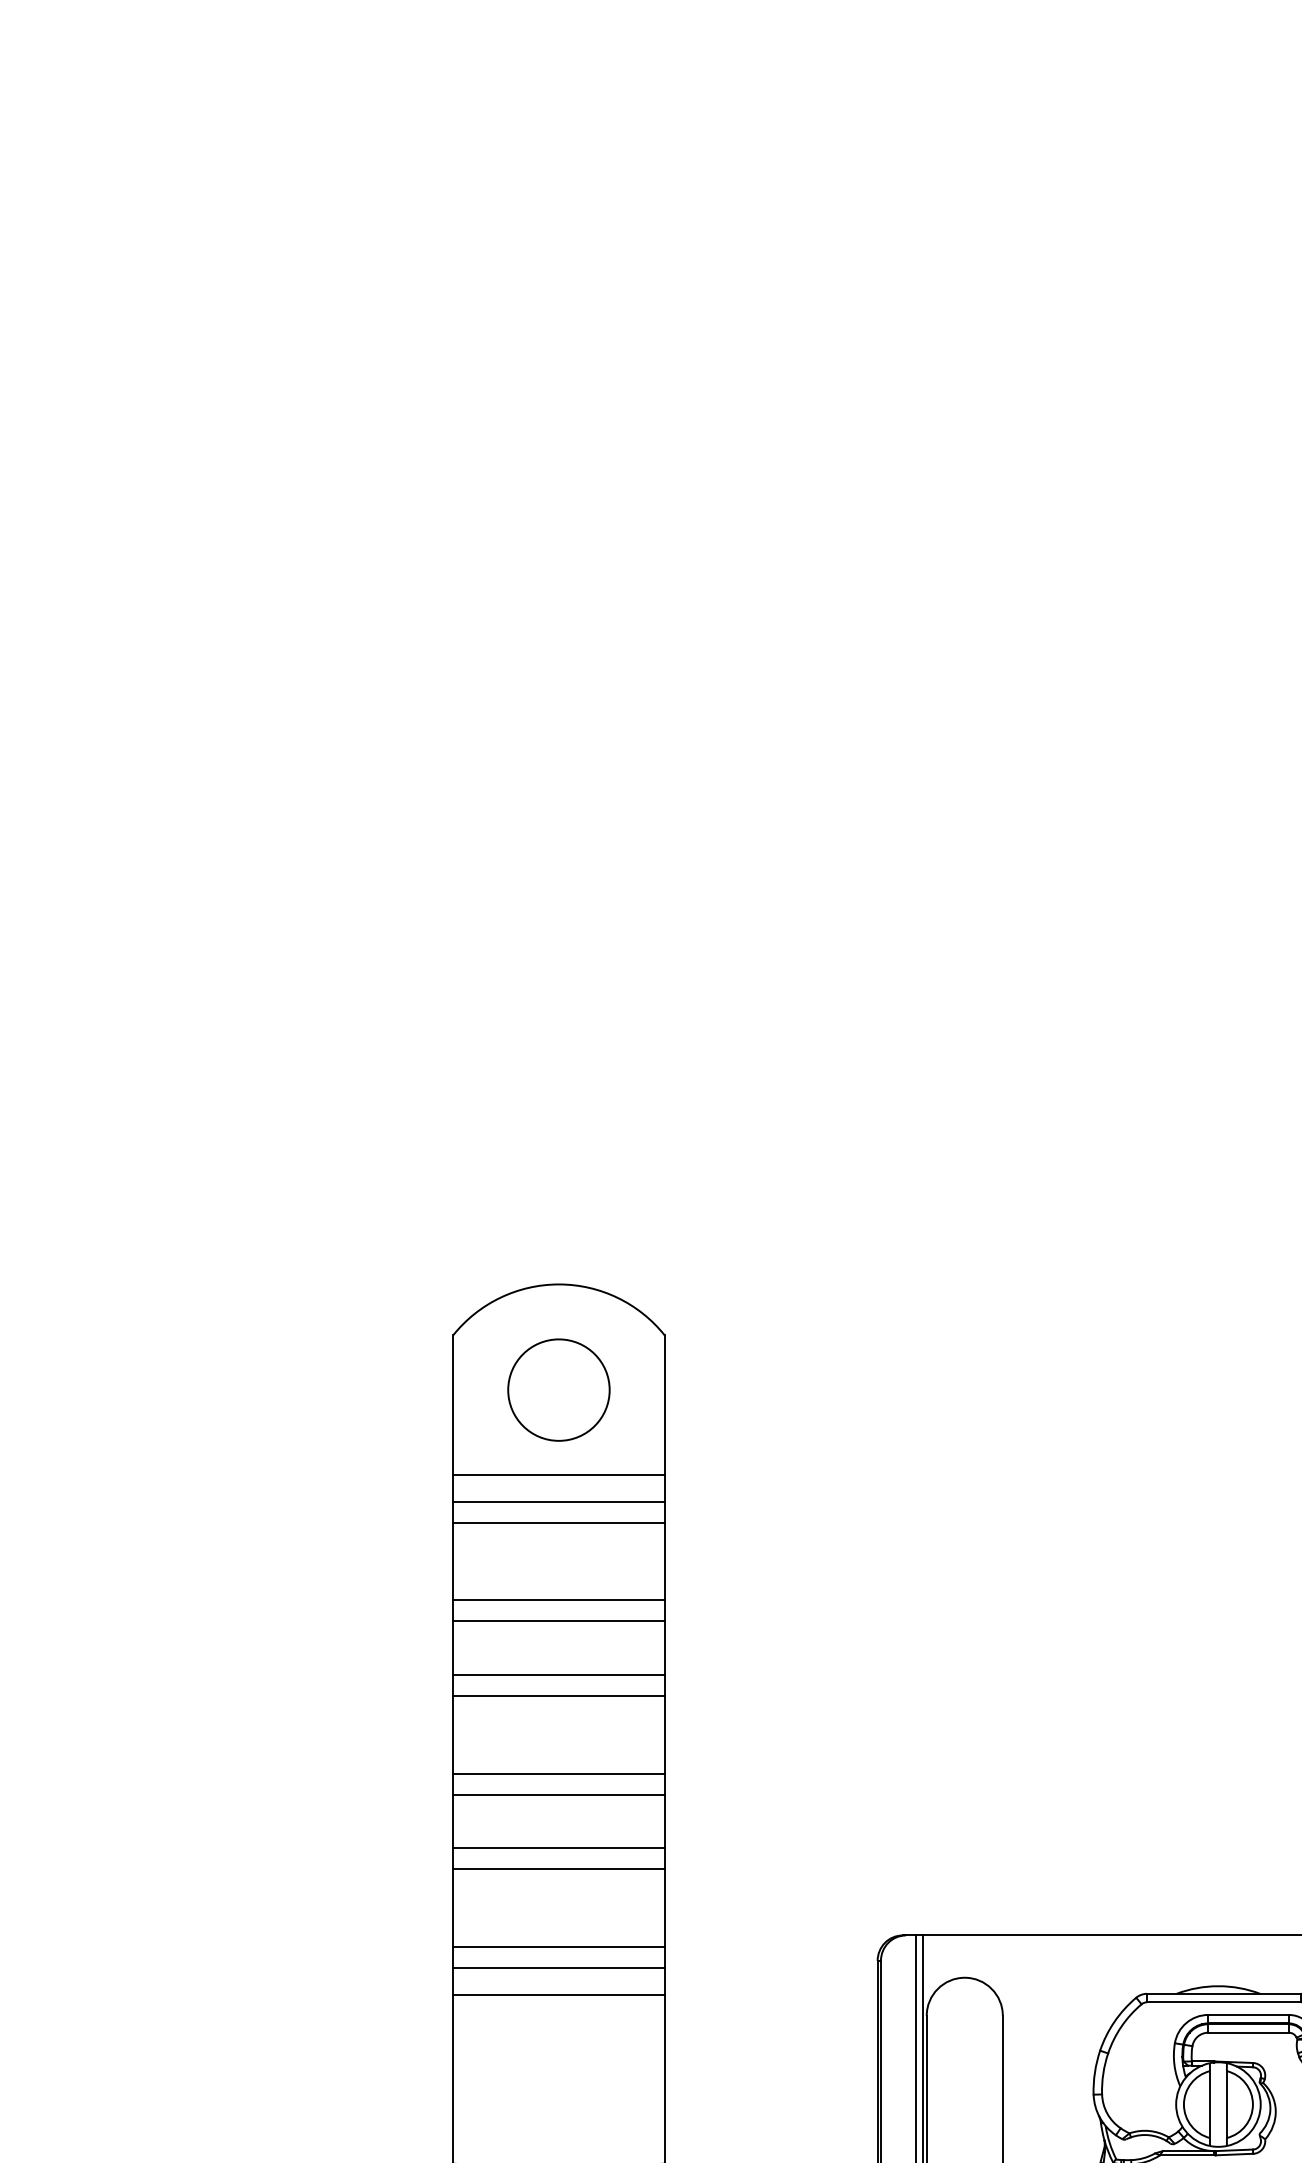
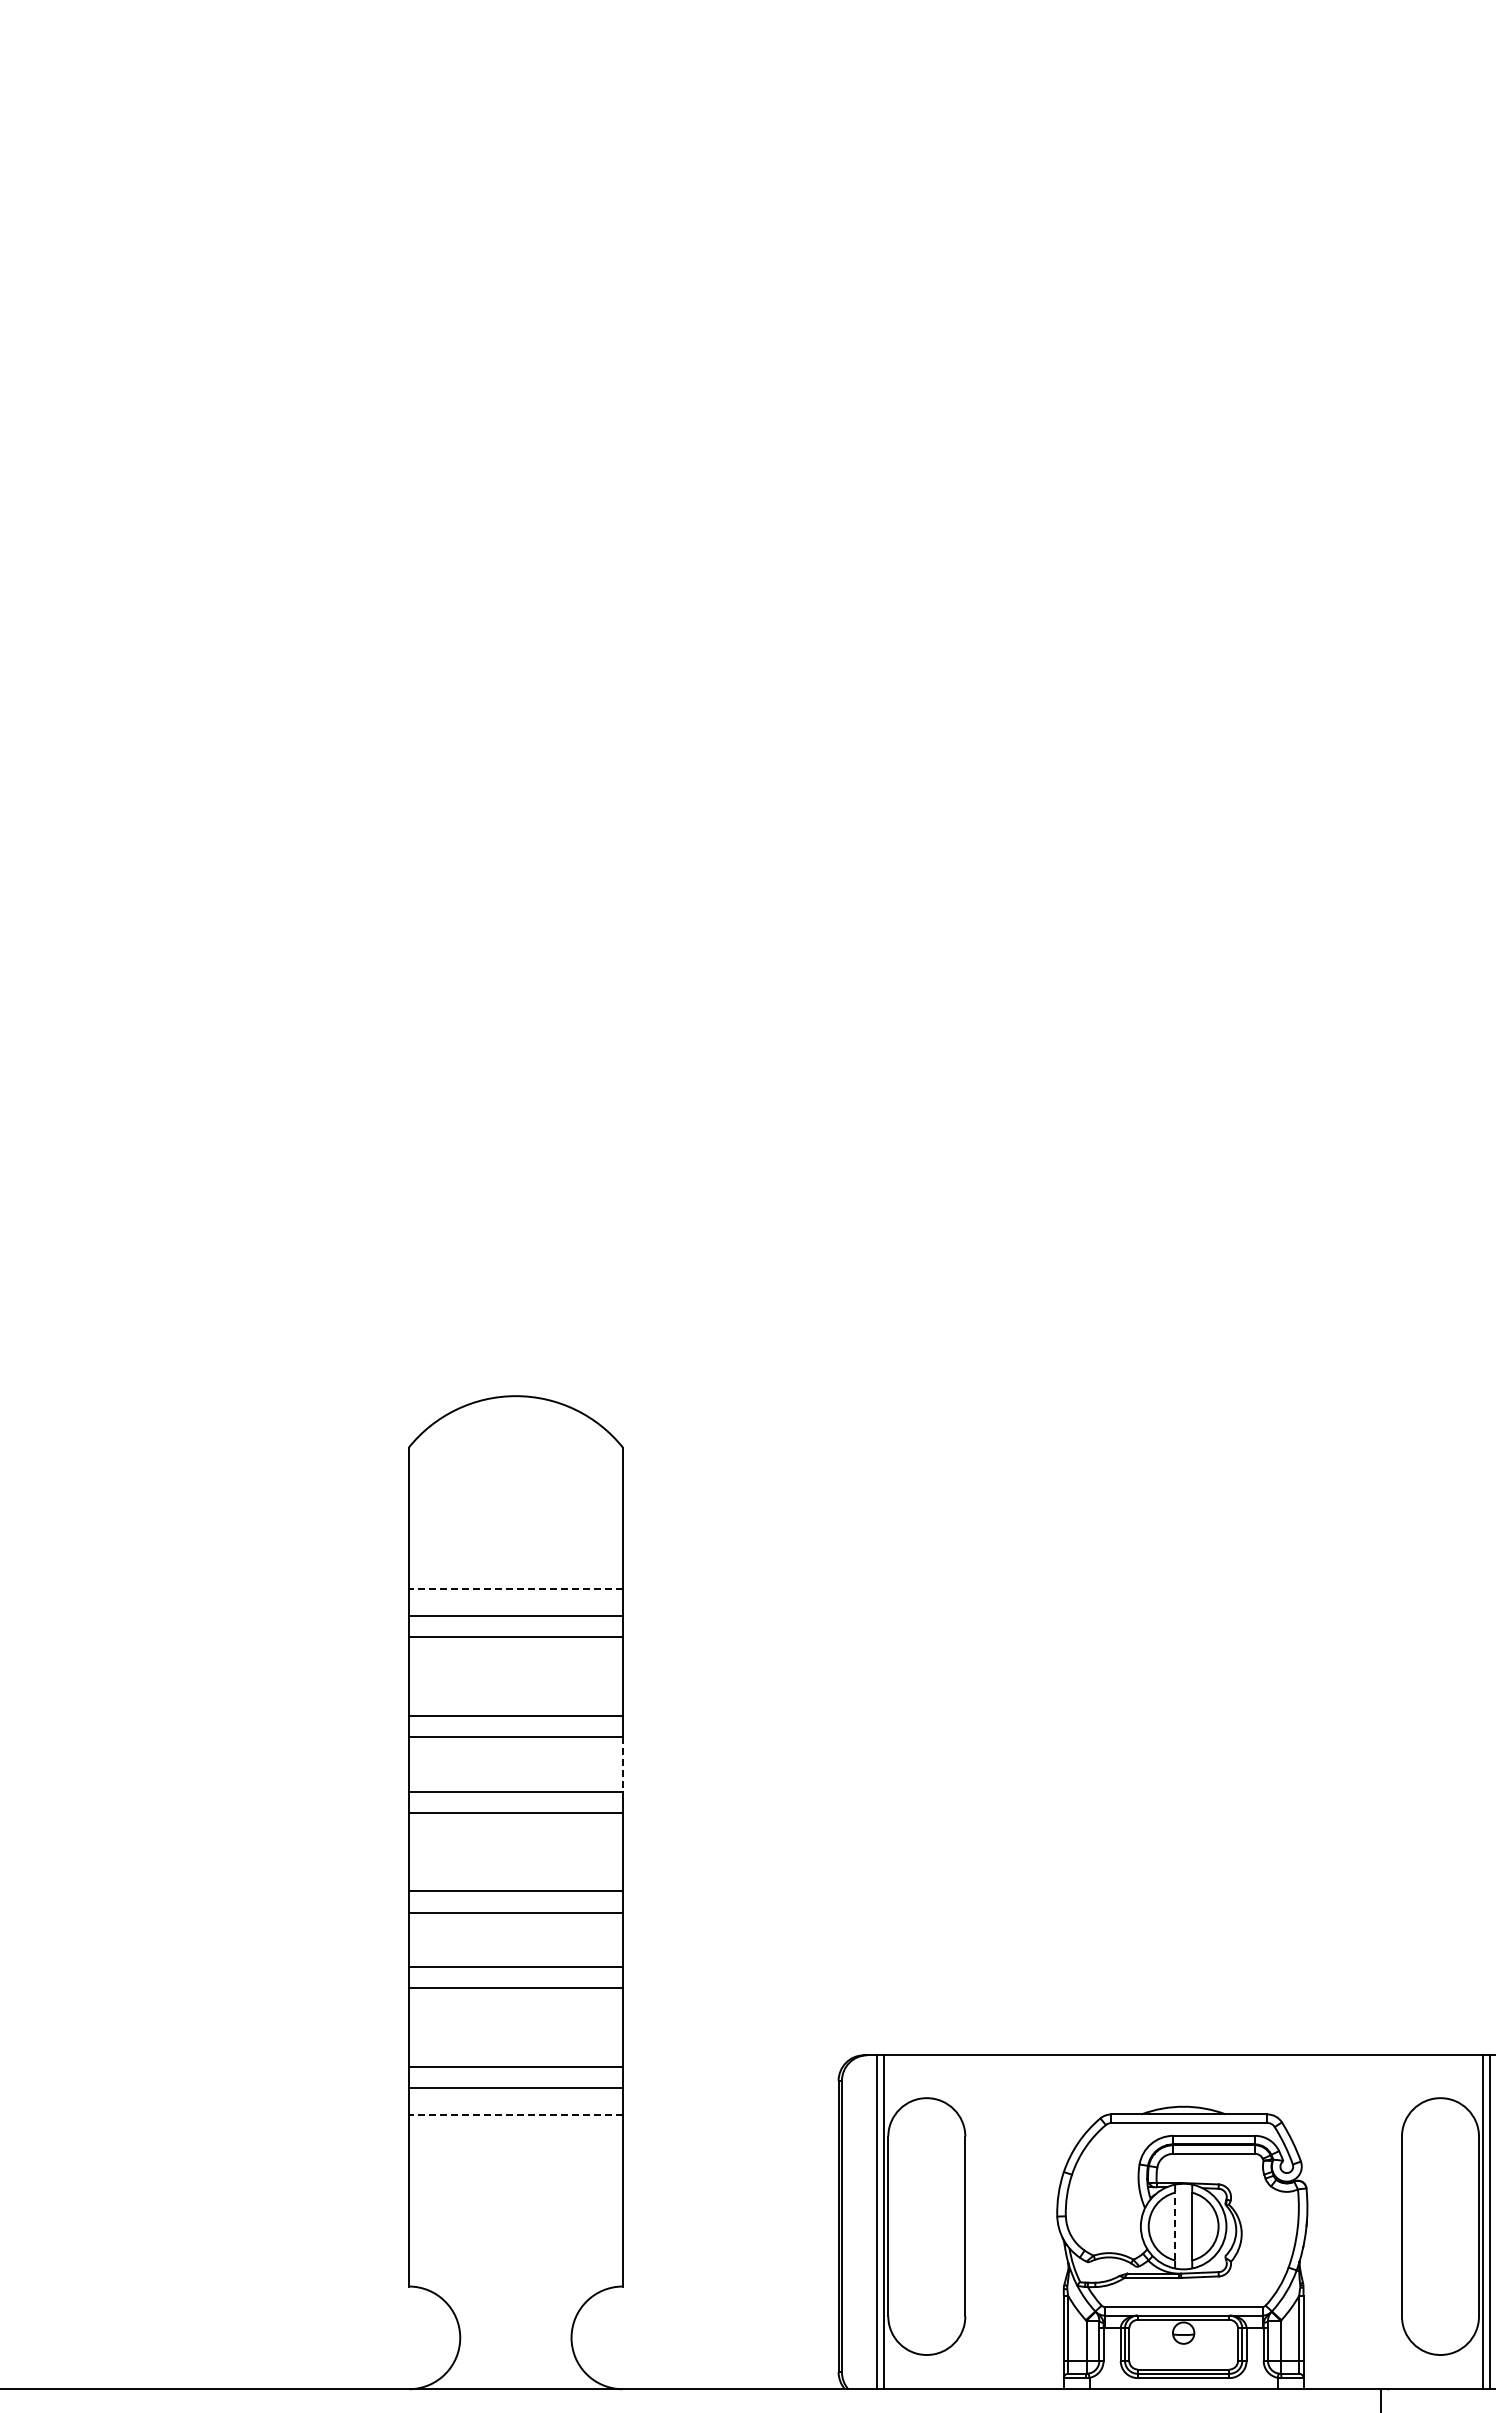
circle: (558, 1389) -> (515, 1502), removed
line: (558, 1474) -> (515, 1588), solid -> dashed
line: (664, 1648) -> (622, 1764), solid -> dashed
line: (558, 1994) -> (515, 2115), solid -> dashed
line: (1210, 2104) -> (1175, 2226), solid -> dashed

